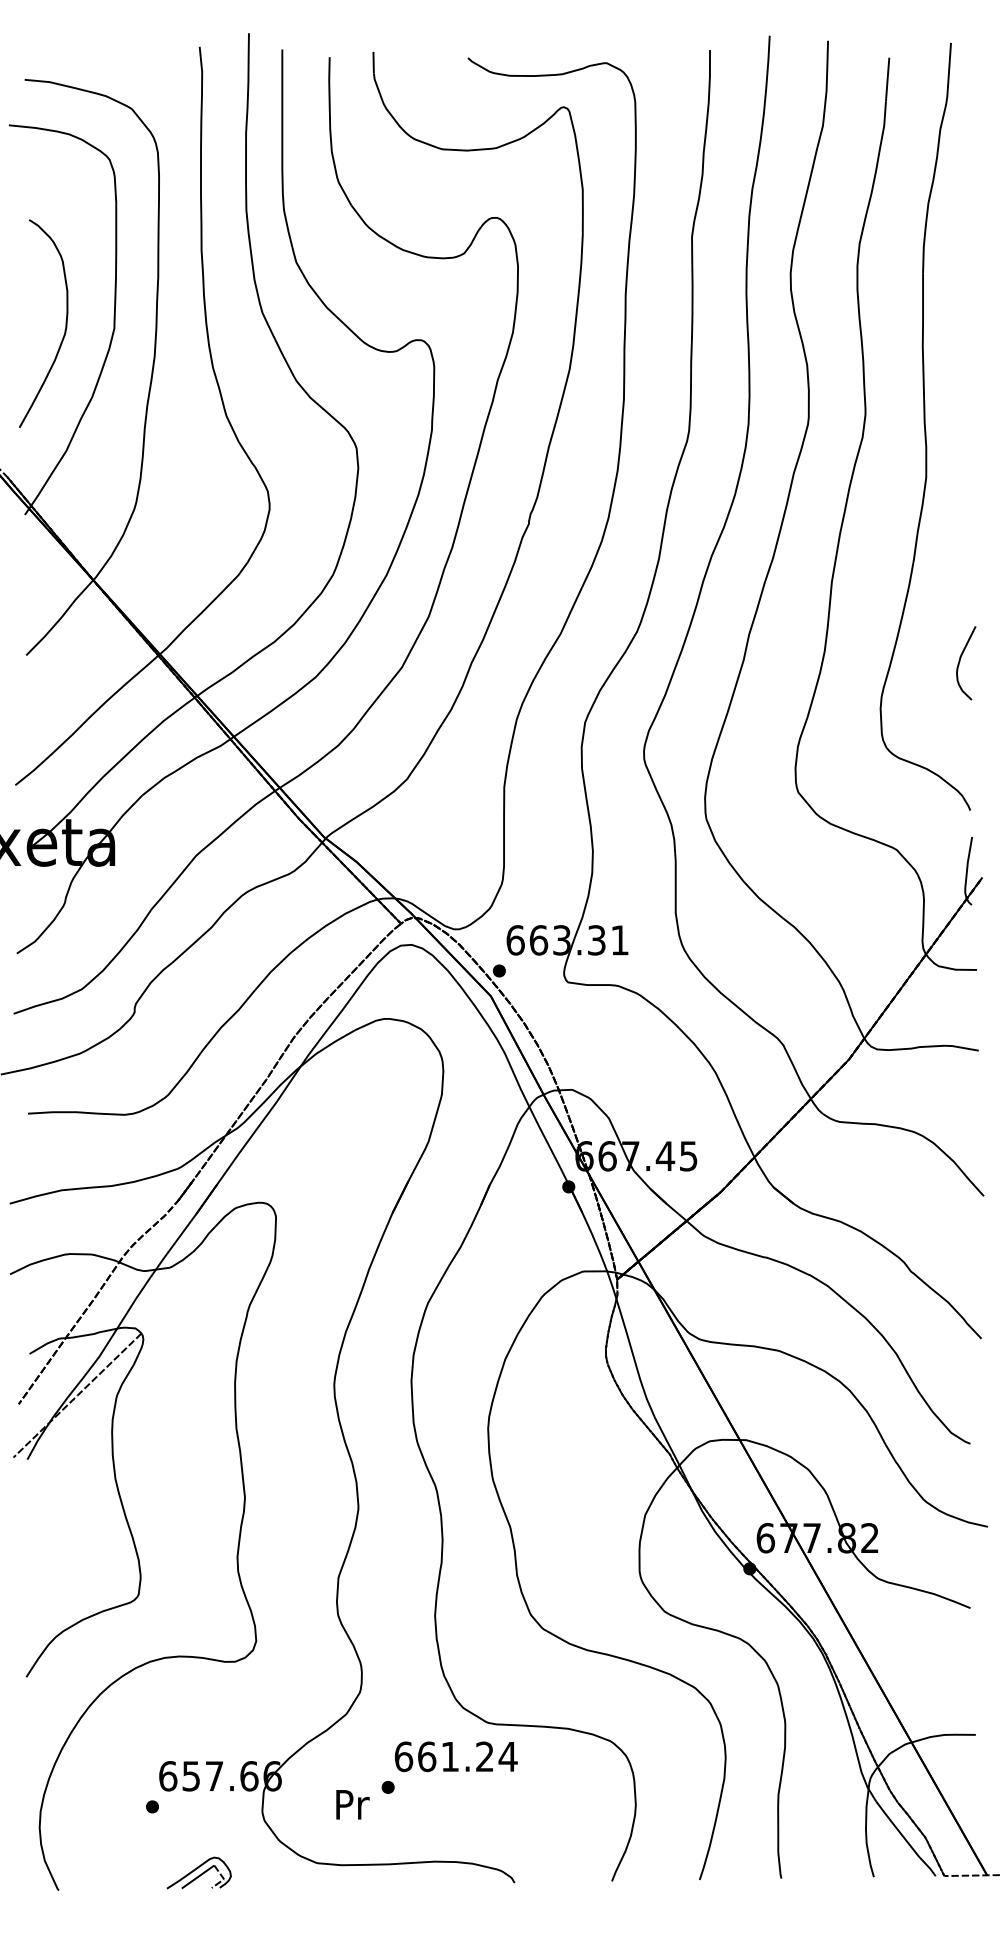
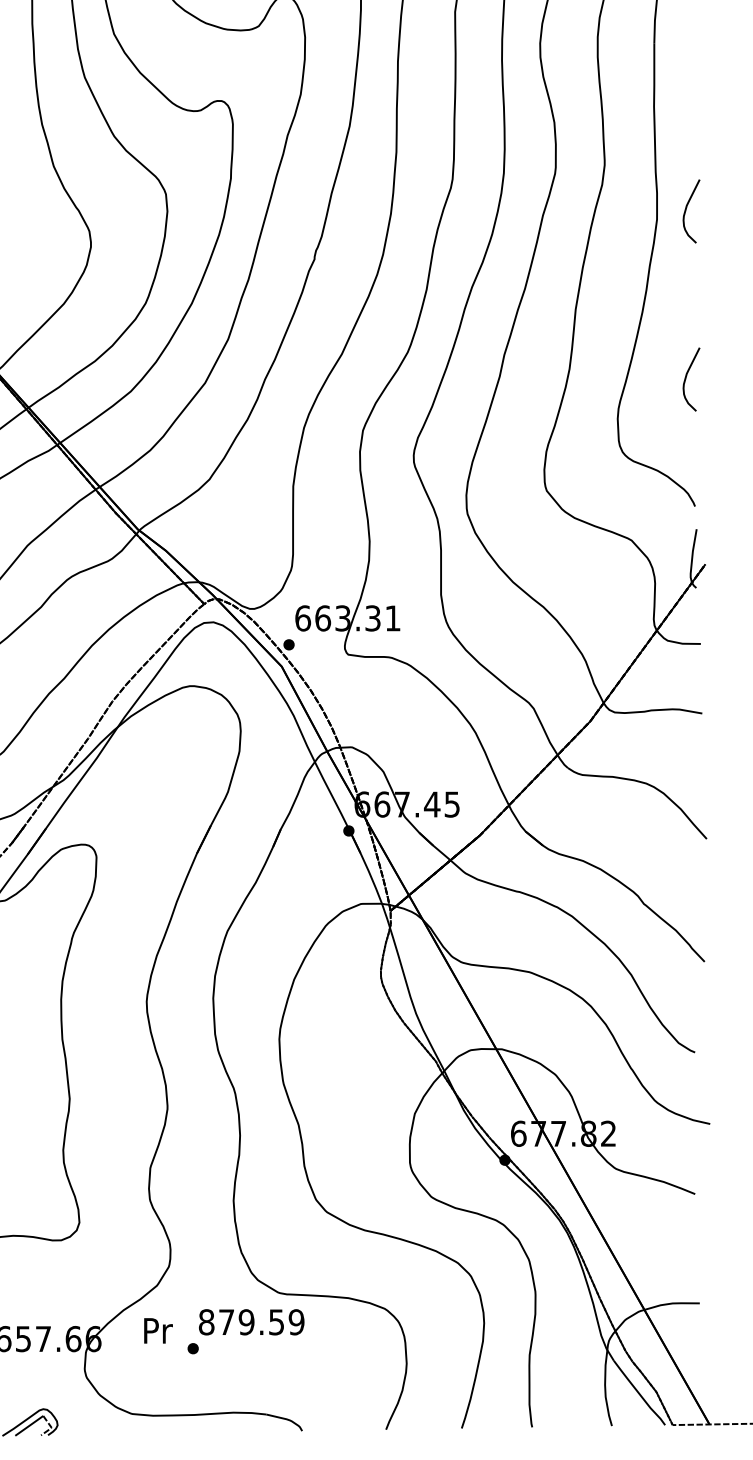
curve: (960, 466) -> (686, 209), added
text: (455, 1756) -> (251, 1322), 661.24 -> 879.59
text: (352, 1804) -> (158, 1330), moved

